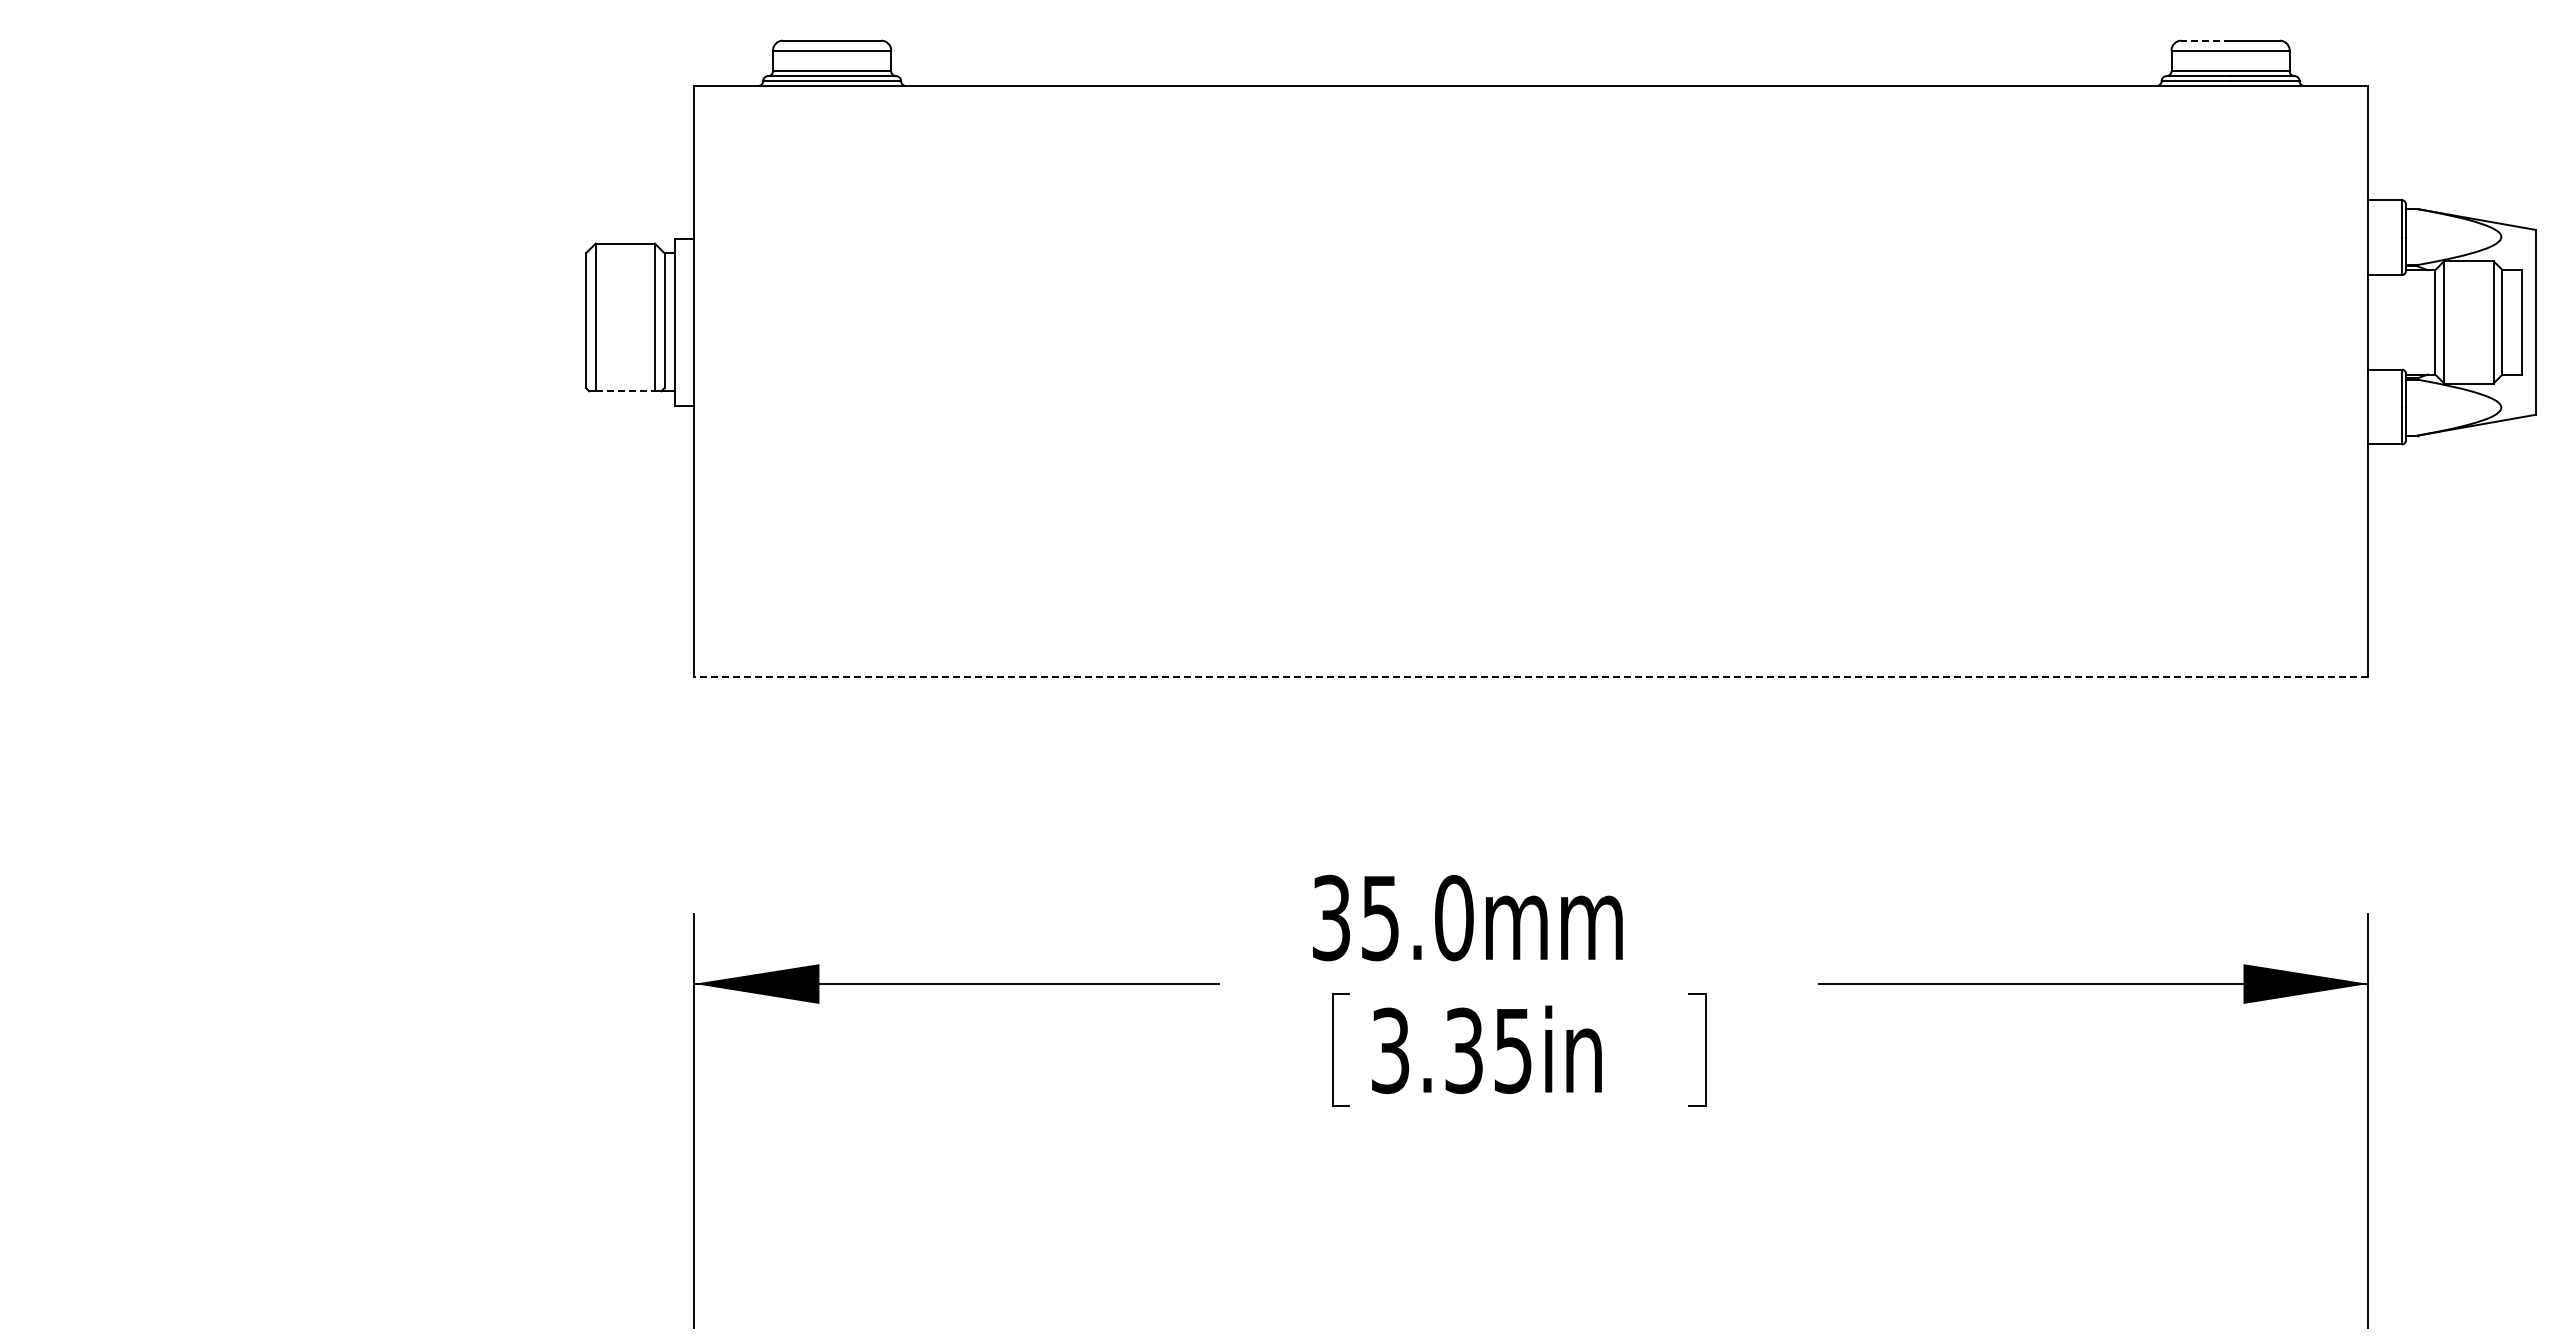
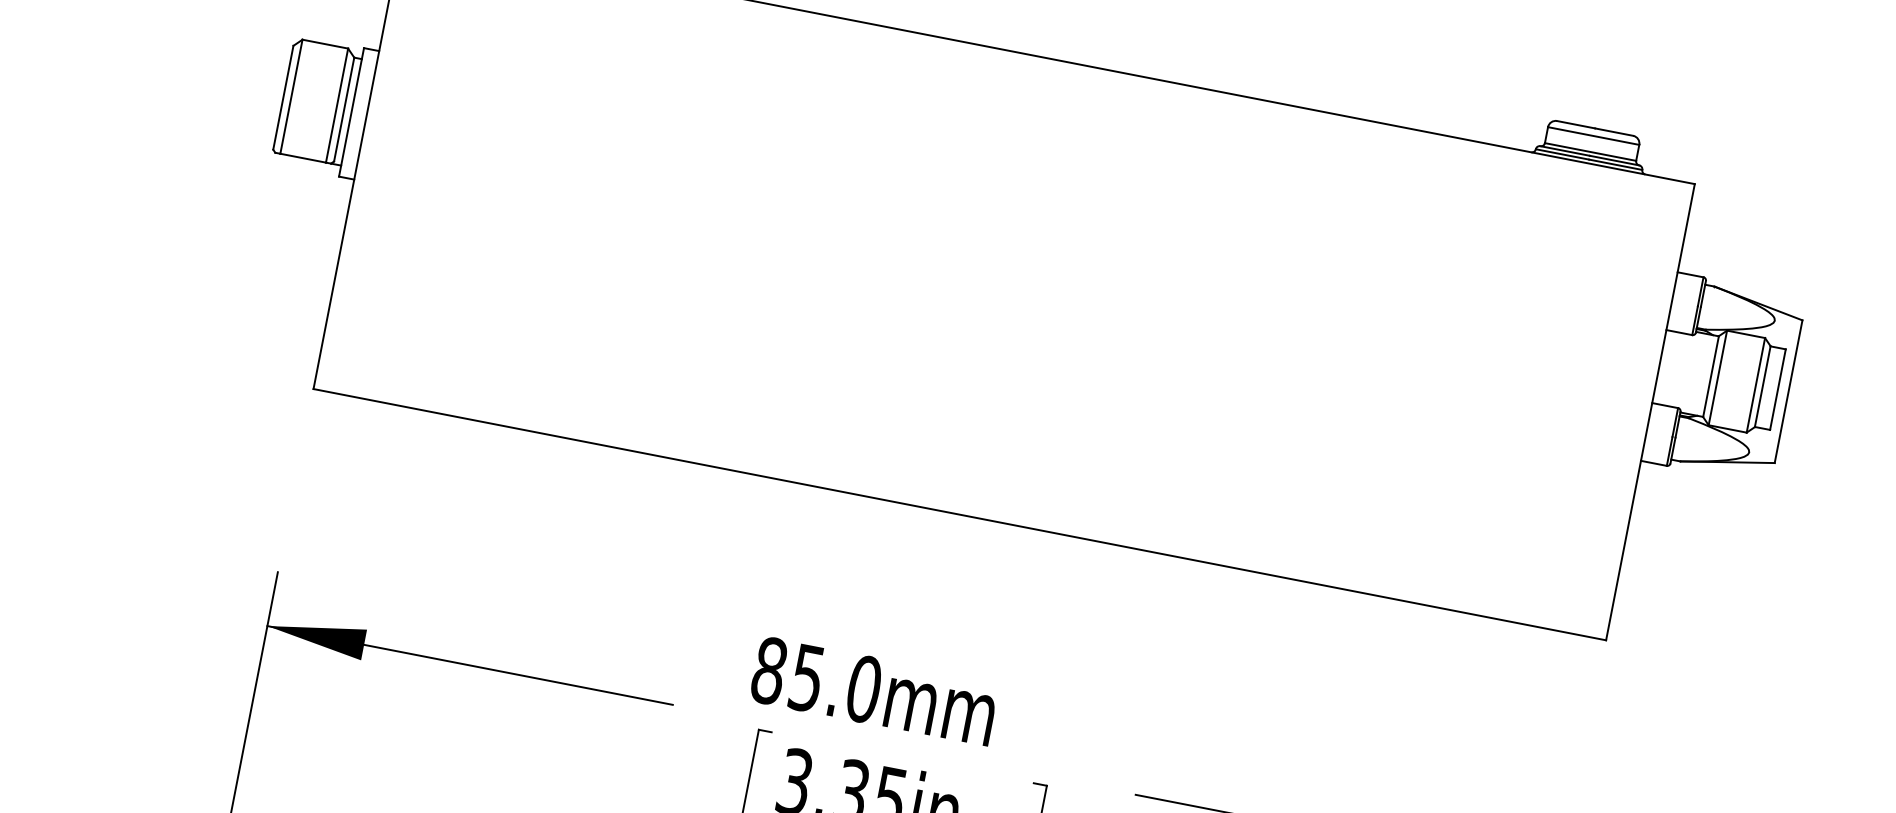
line: (2205, 40) -> (1575, 124), dashed -> solid
line: (625, 391) -> (303, 158), dashed -> solid
line: (1530, 676) -> (959, 514), dashed -> solid
text: (1331, 917) -> (769, 670), 35.0mm -> 85.0mm

